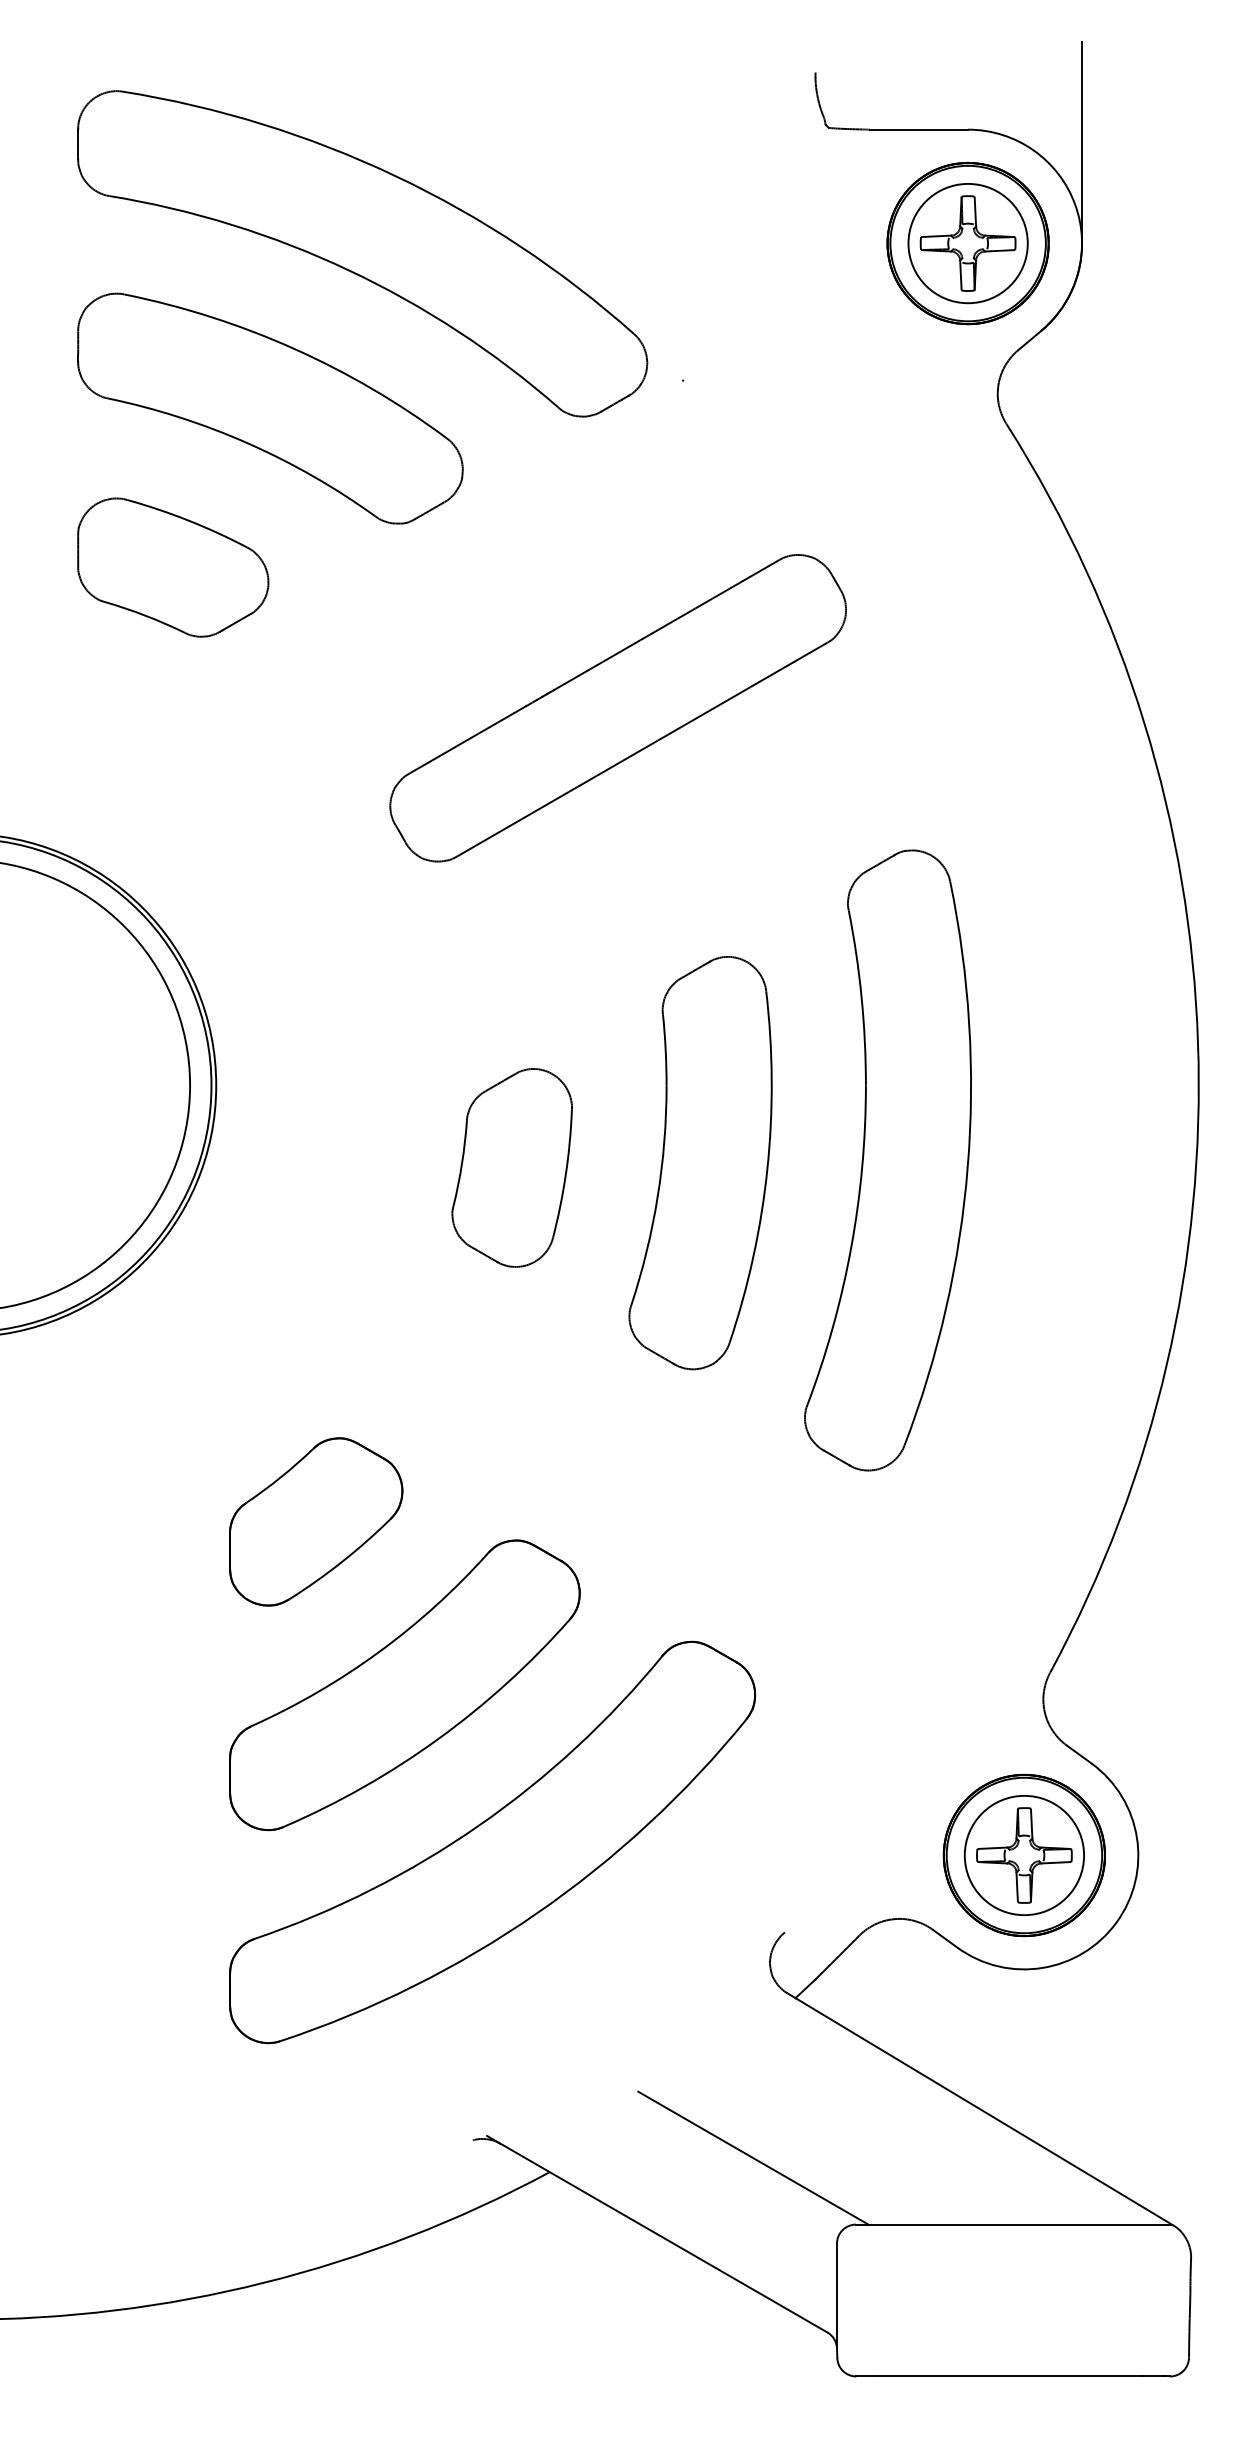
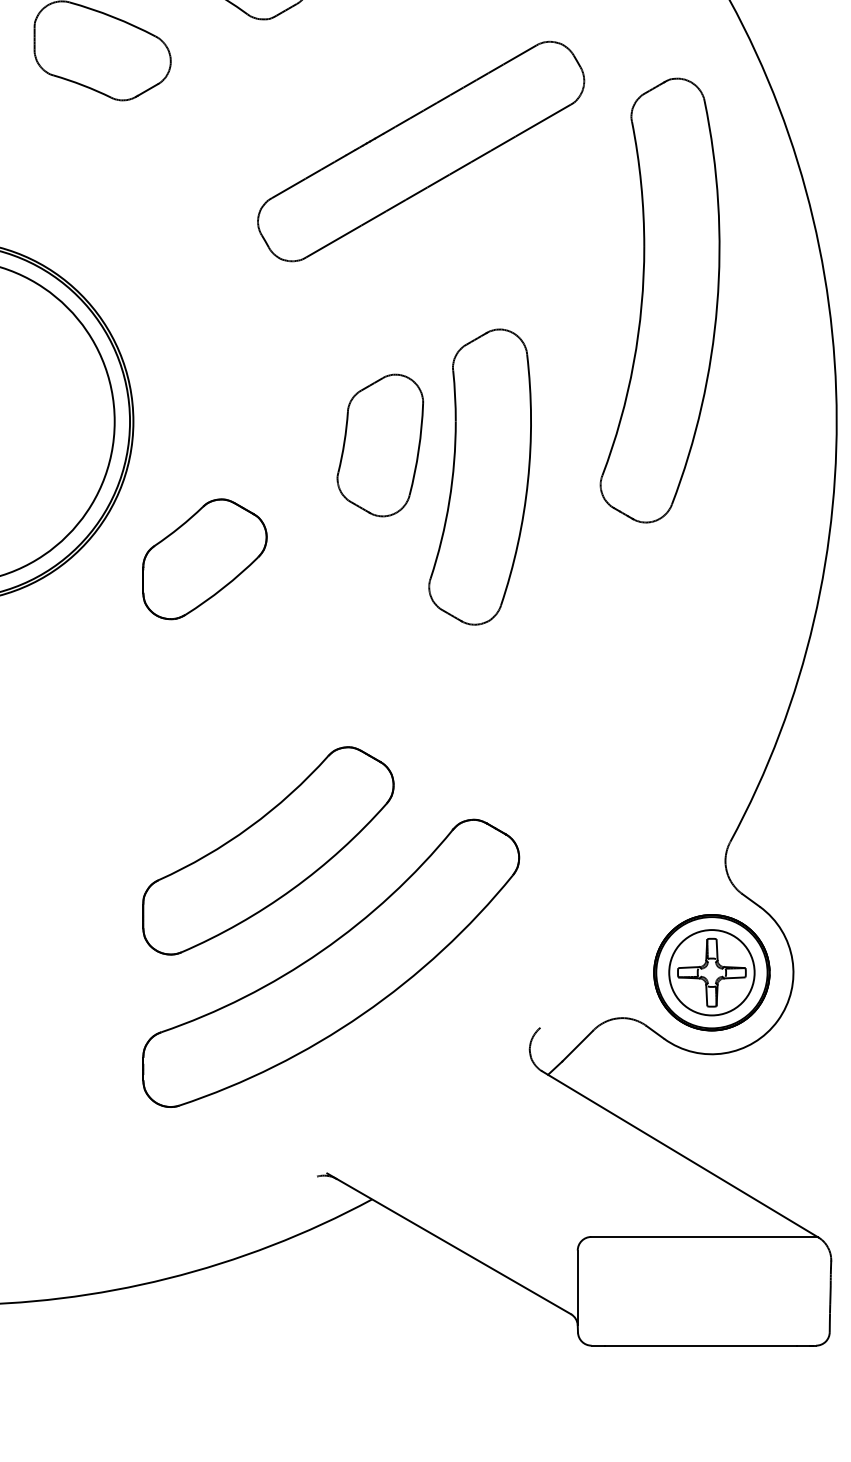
part: (887, 1160) -> (659, 300), moved
part: (511, 1167) -> (379, 445), moved
part: (316, 1521) -> (205, 559), moved
line: (753, 2157) -> (518, 1188), removed

